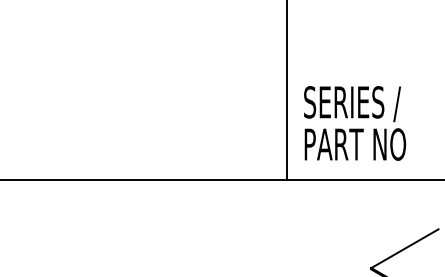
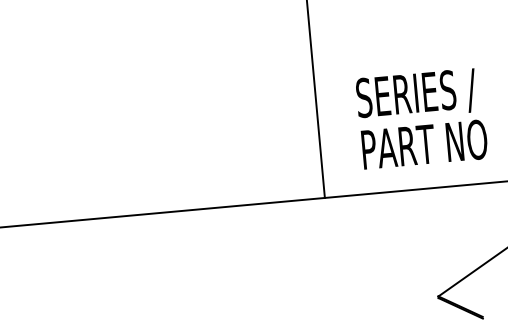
text: (355, 123) -> (422, 118), moved

